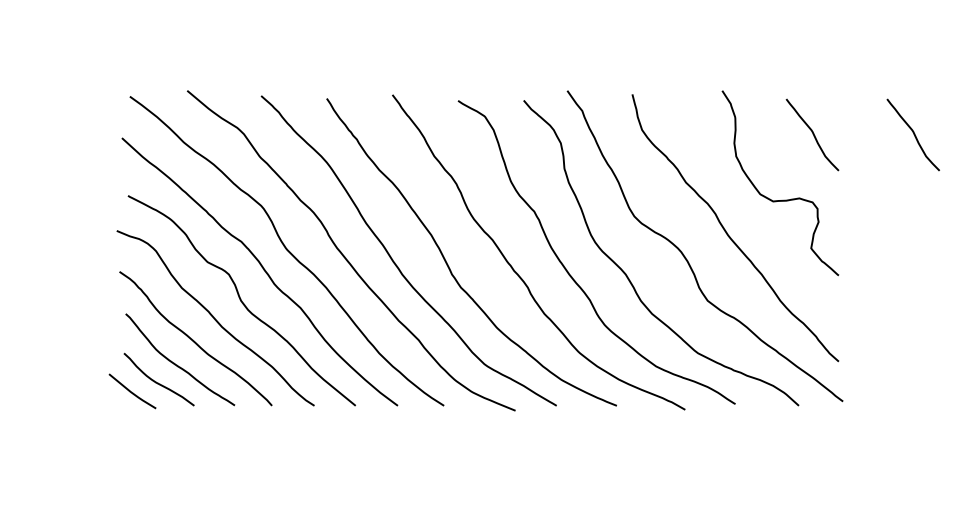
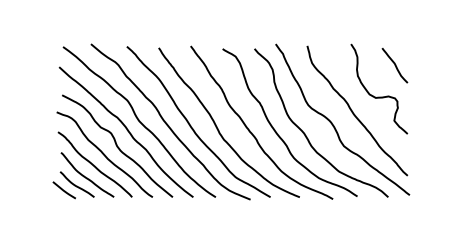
curve: (912, 134) -> (443, 65), removed

